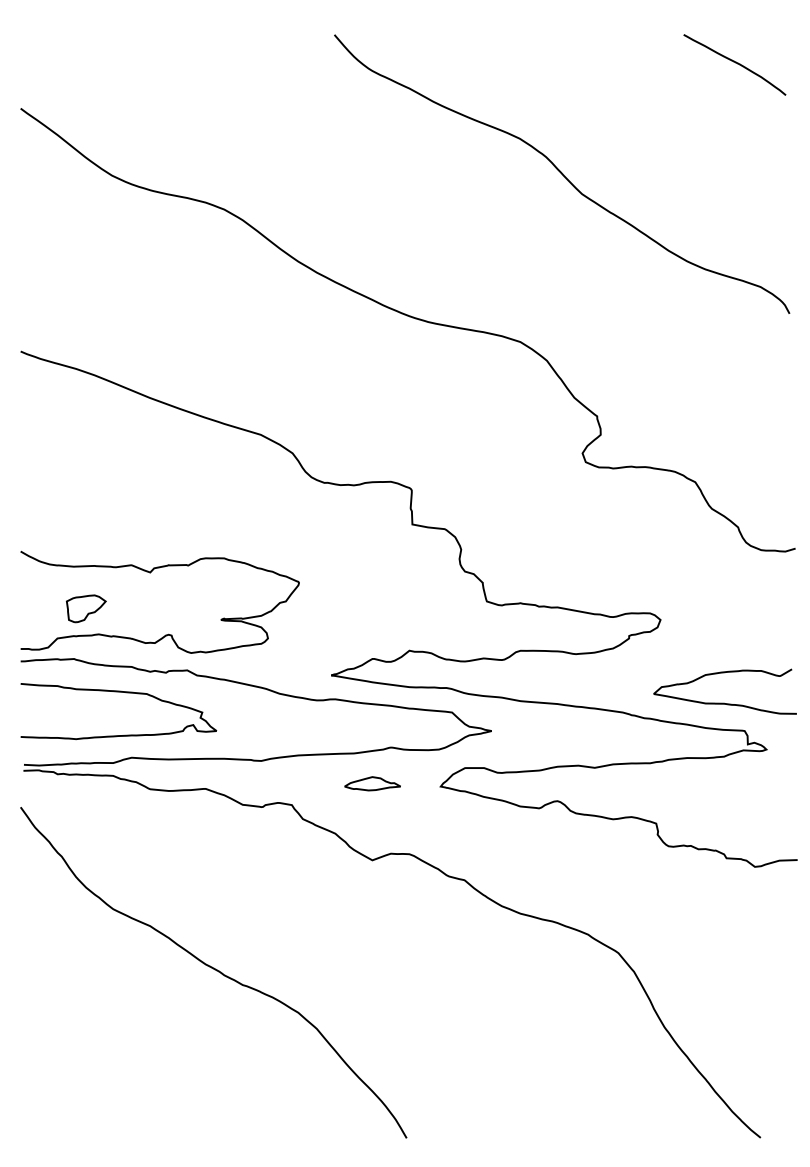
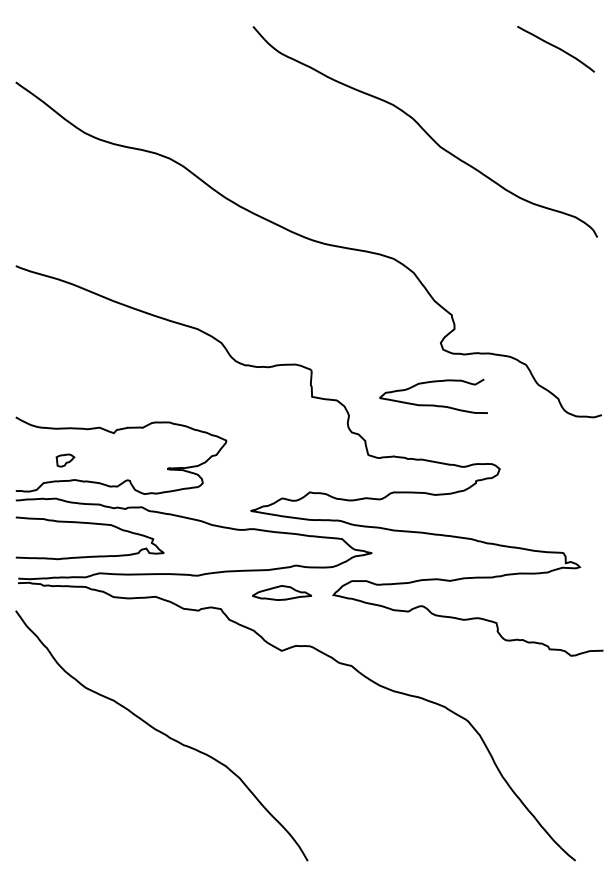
part: (86, 608) -> (65, 460), size x0.6
curve: (724, 702) -> (433, 404), moved
part: (371, 783) -> (281, 592), size x1.4

